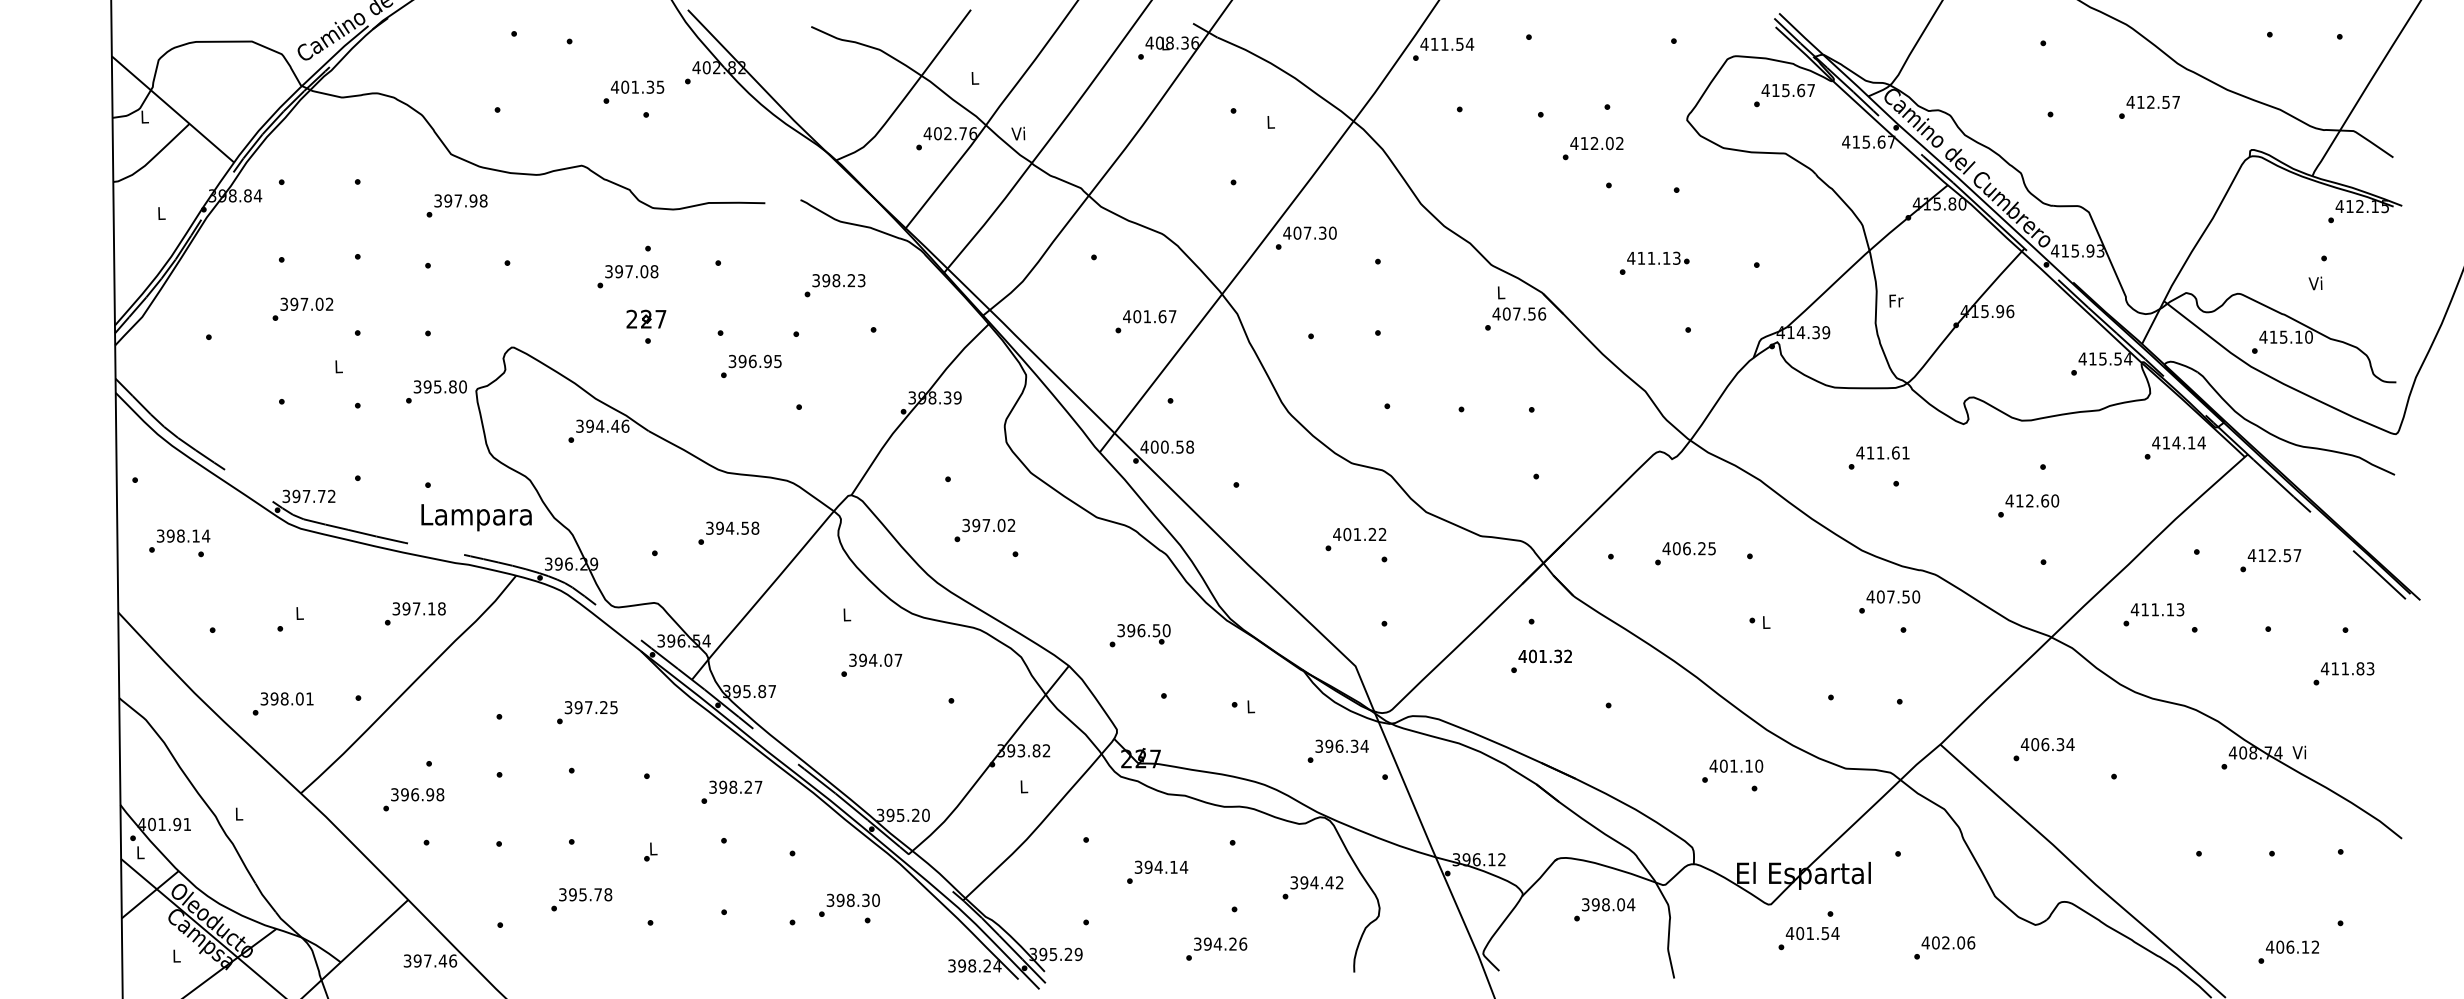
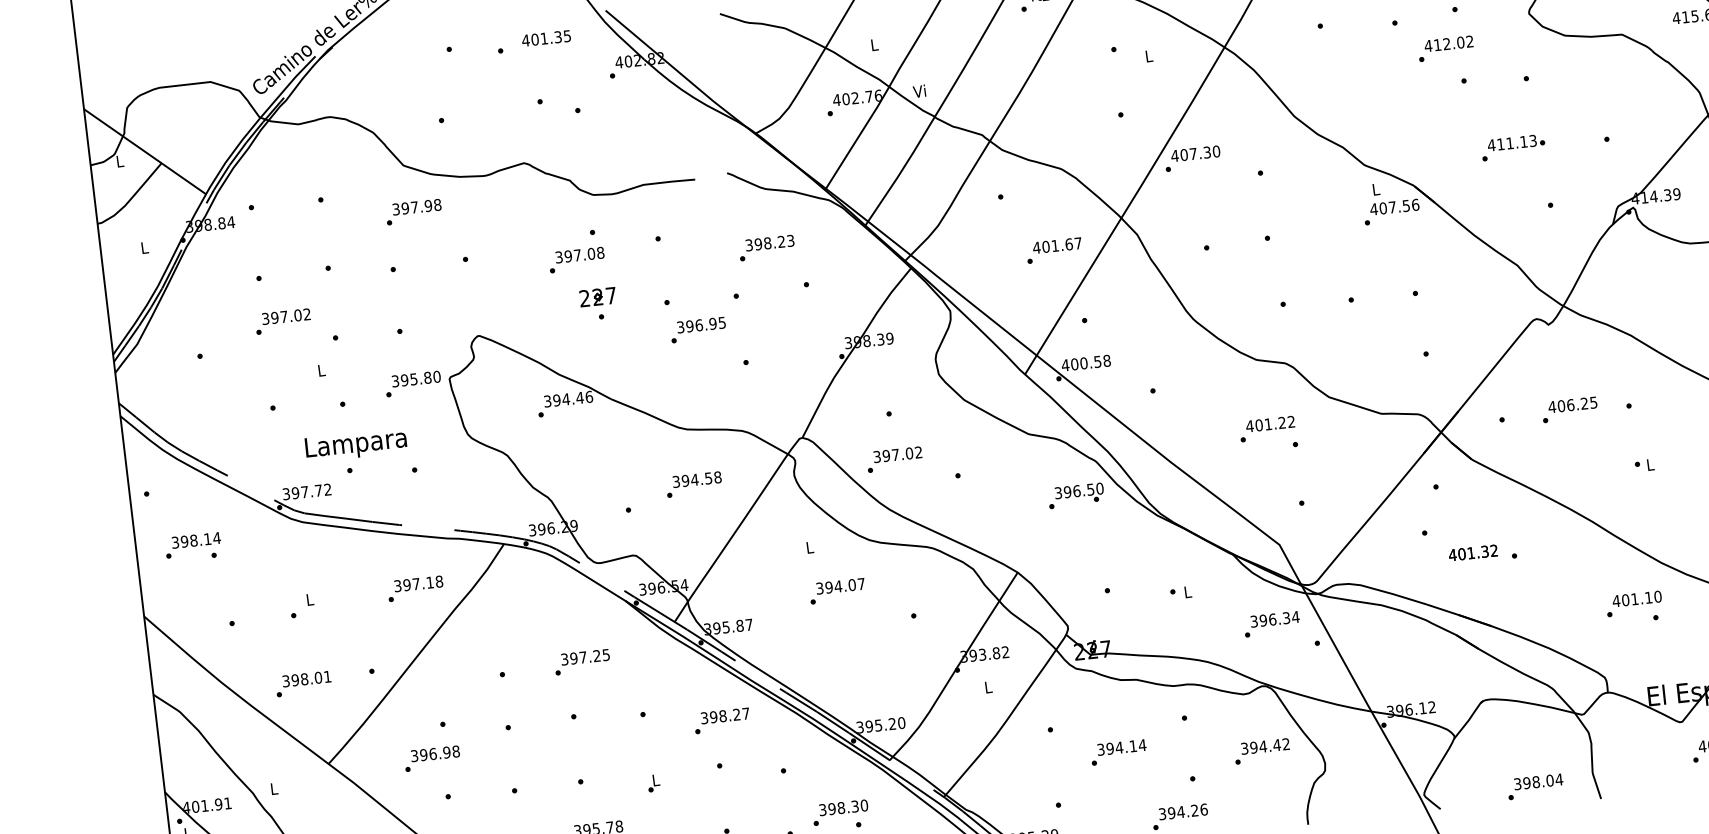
text: (637, 86) -> (546, 37), moved
text: (476, 517) -> (356, 445), moved
text: (984, 530) -> (894, 459), moved
text: (1139, 635) -> (1075, 495), moved
text: (1544, 656) -> (1472, 553), moved
text: (1604, 909) -> (1535, 786), moved

